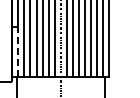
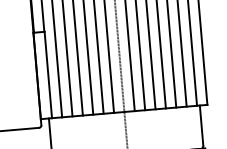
line: (18, 51) -> (48, 74), dashed -> solid

